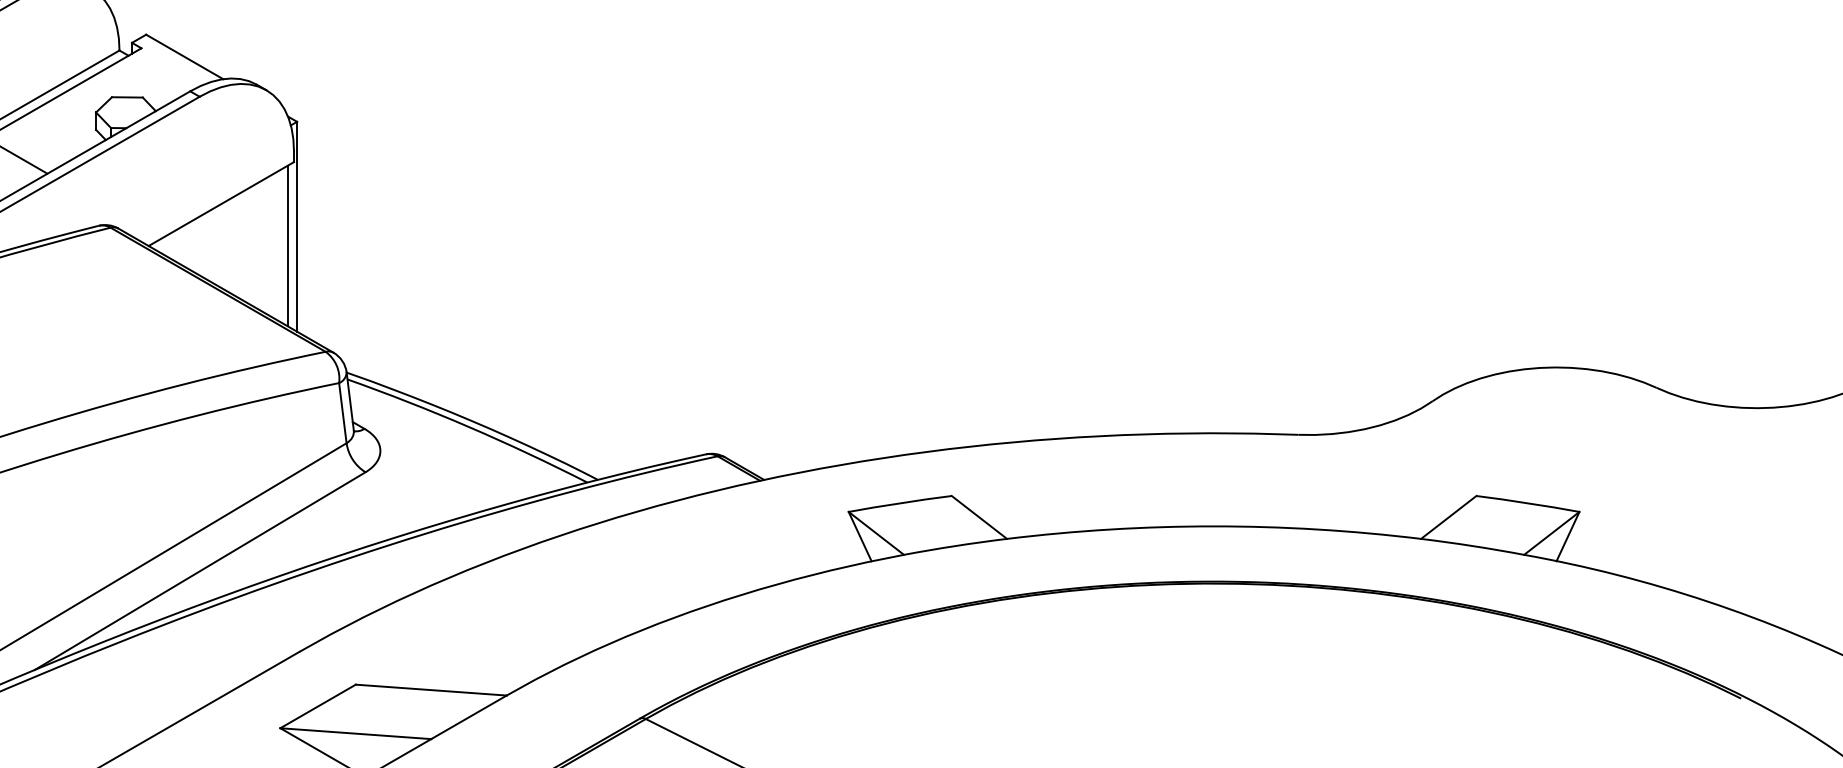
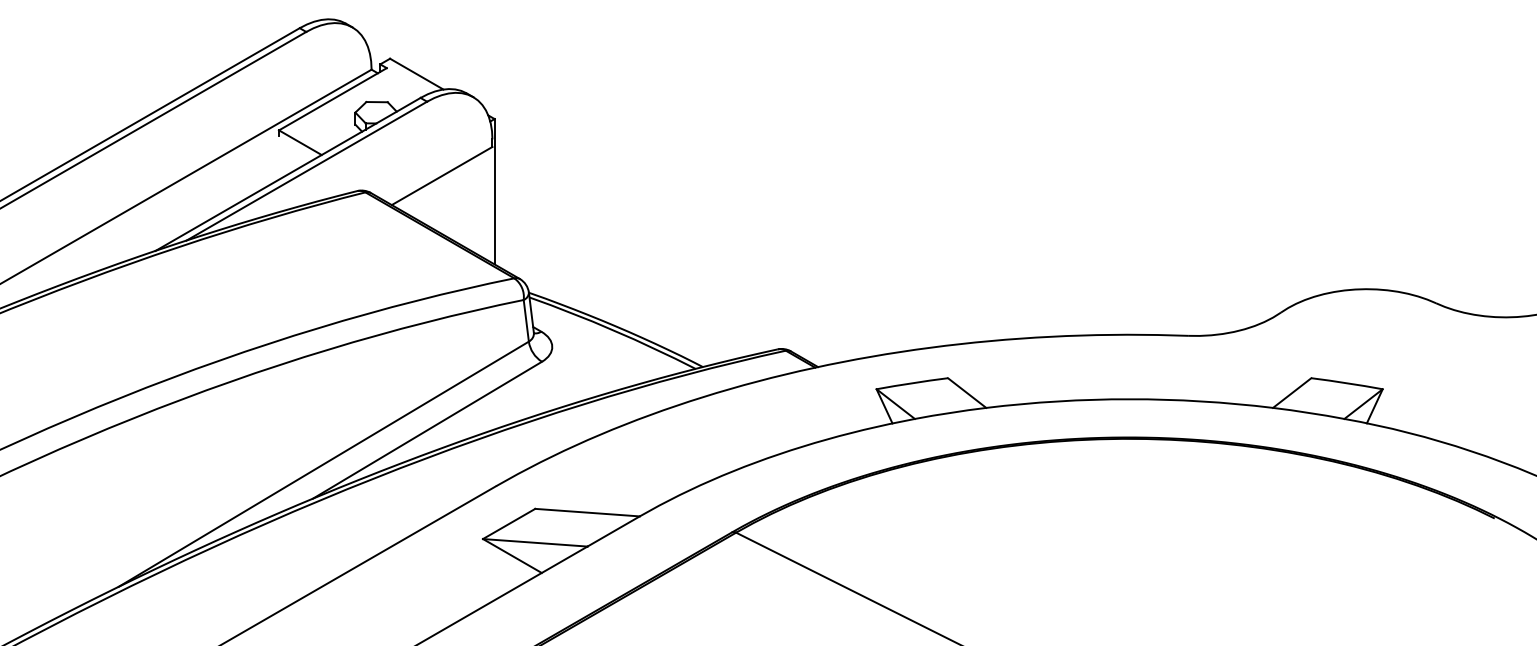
line: (288, 245) -> (488, 204), removed

